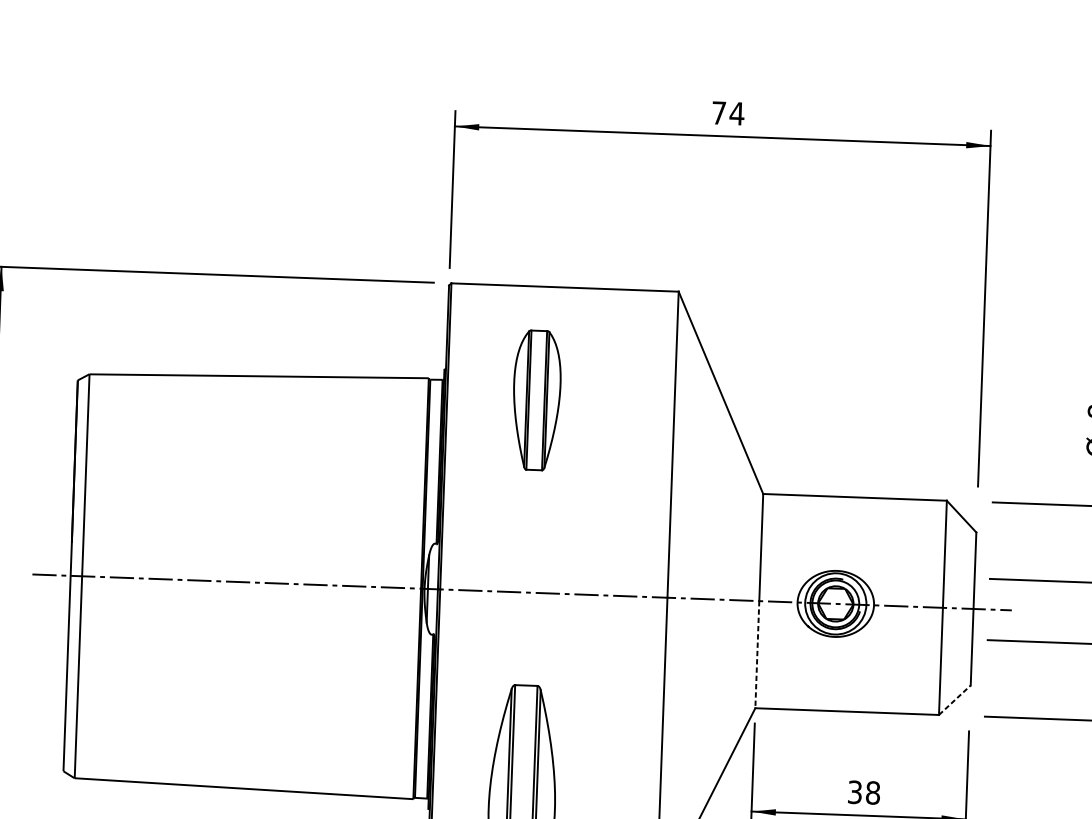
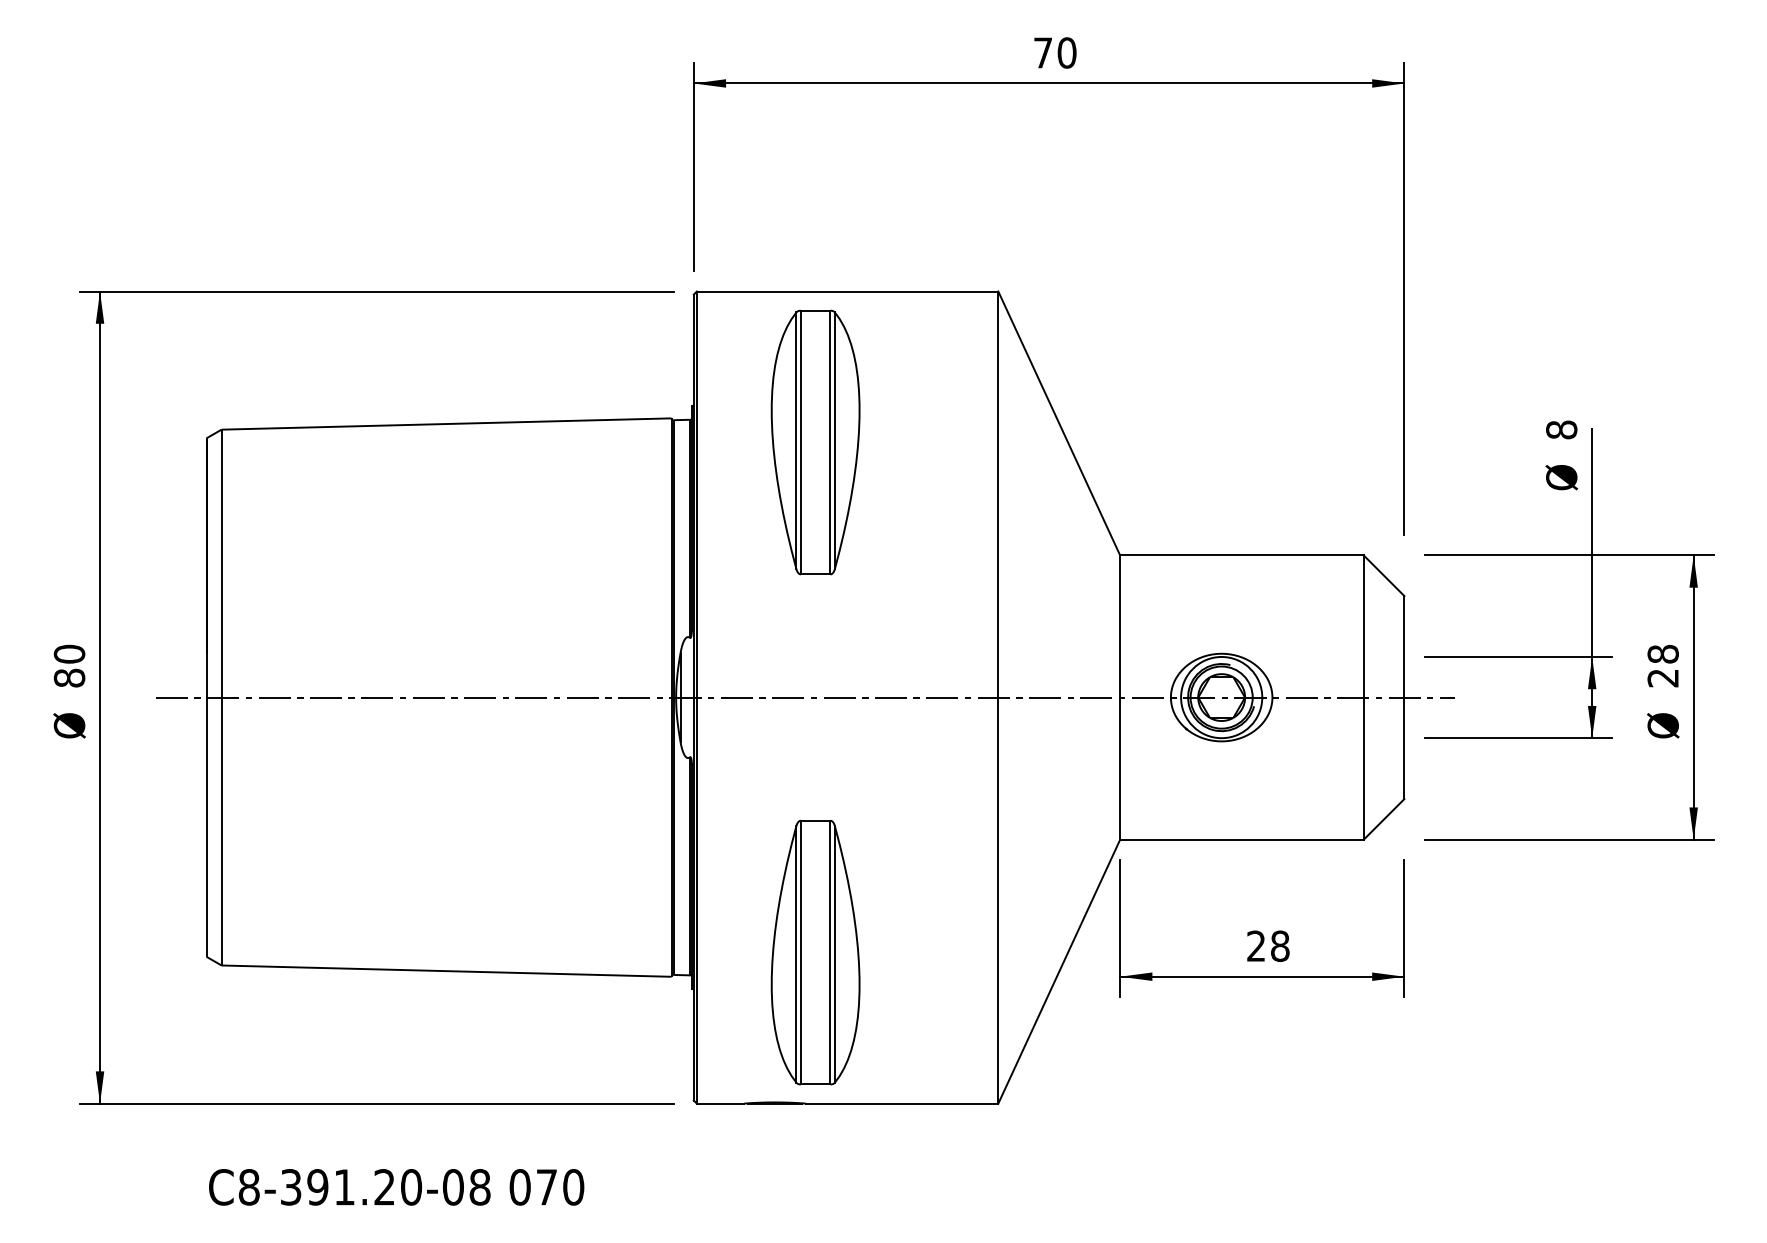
text: (736, 113) -> (1066, 52), 74 -> 70
part: (536, 400) -> (815, 442), size x1.43
line: (757, 655) -> (1120, 769), dashed -> solid
line: (955, 700) -> (1384, 819), dashed -> solid
text: (855, 791) -> (1256, 945), 38 -> 28

